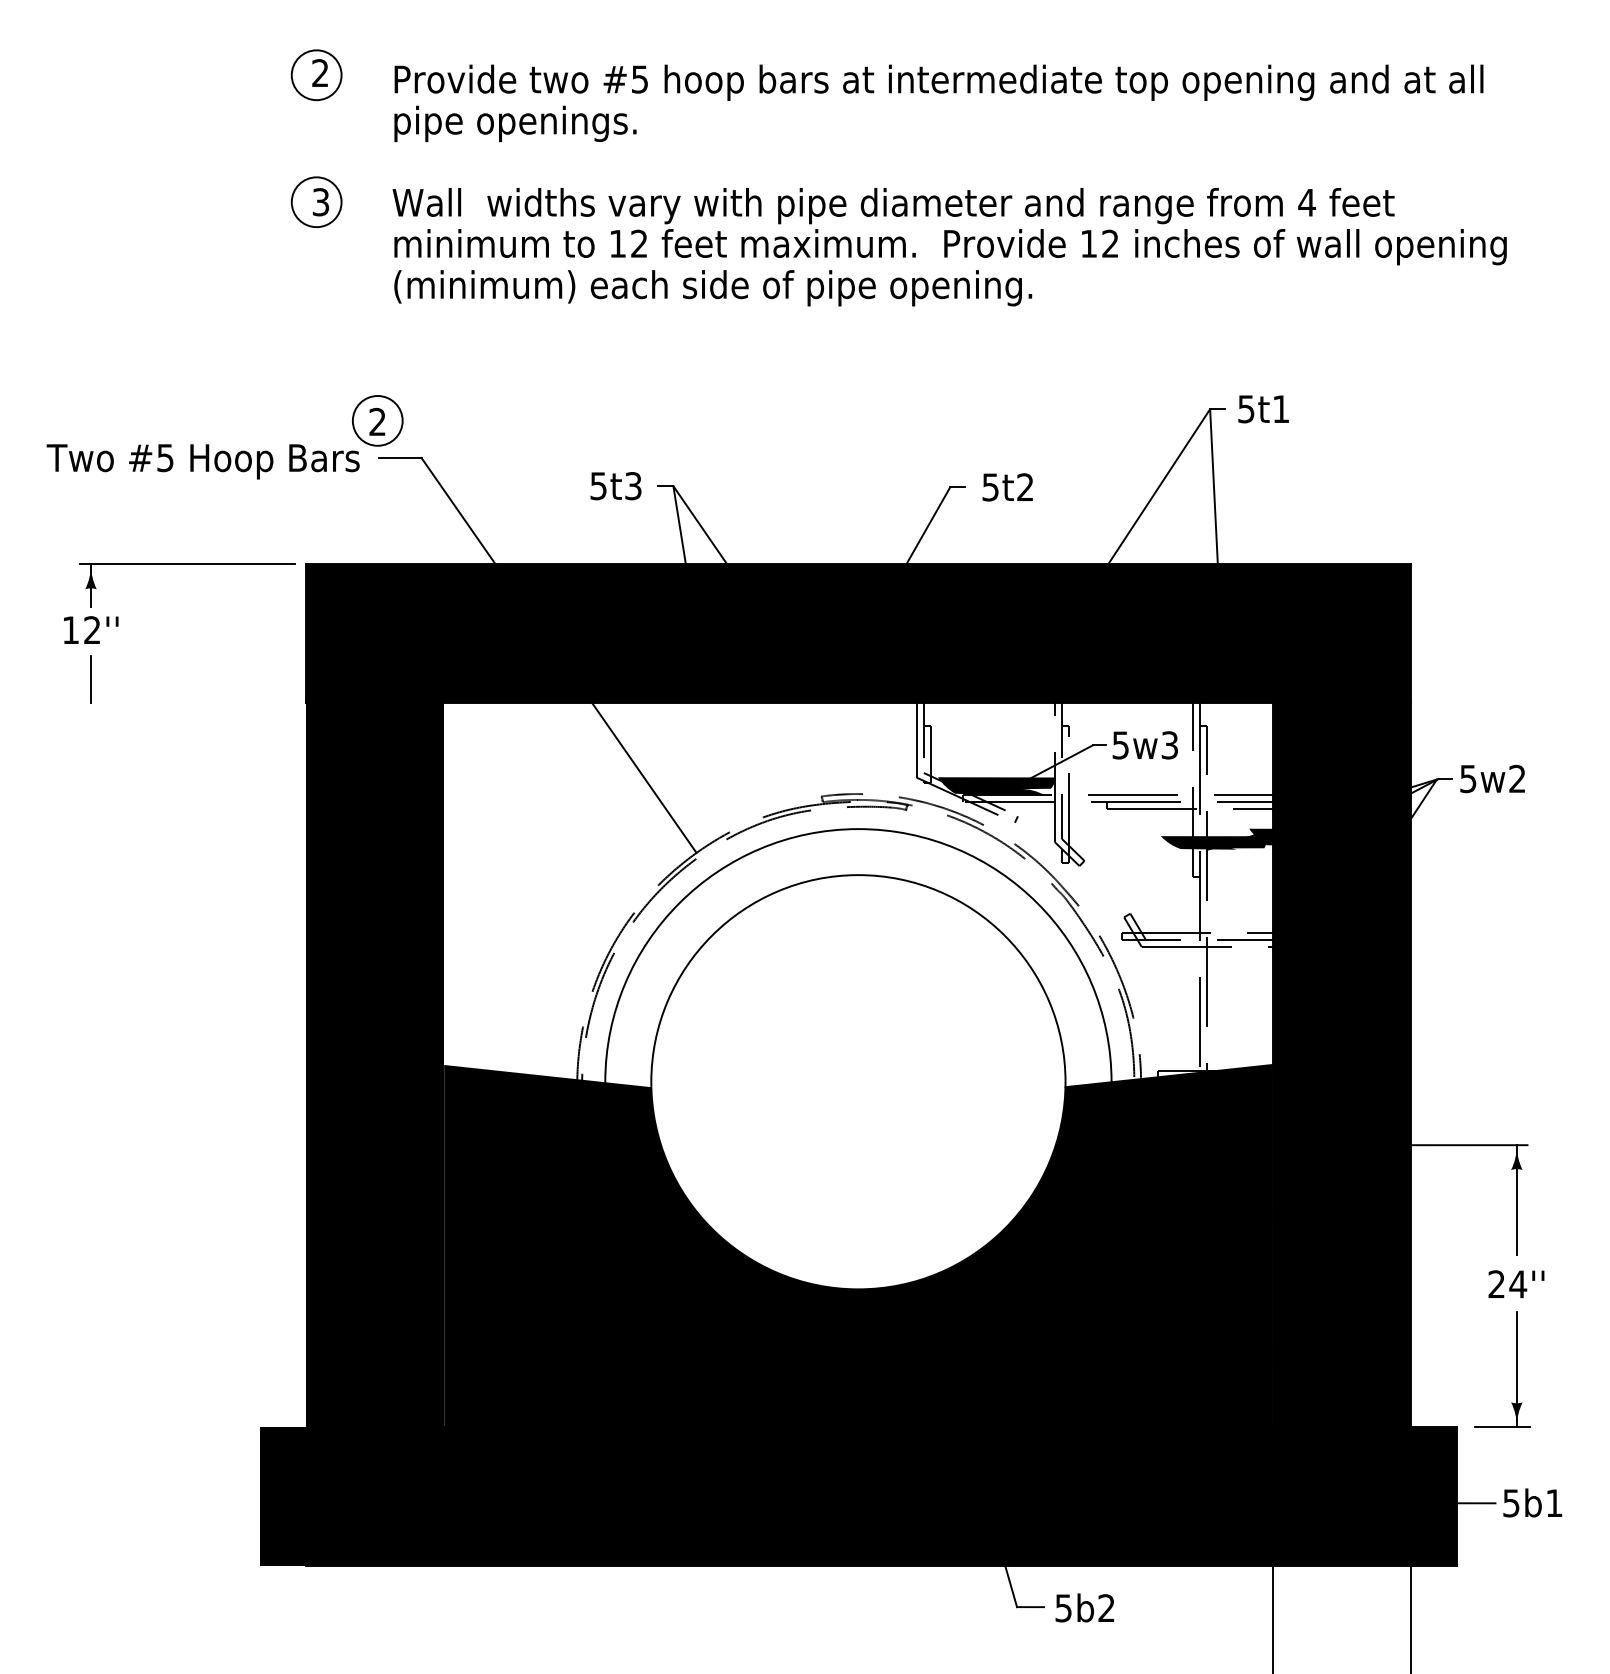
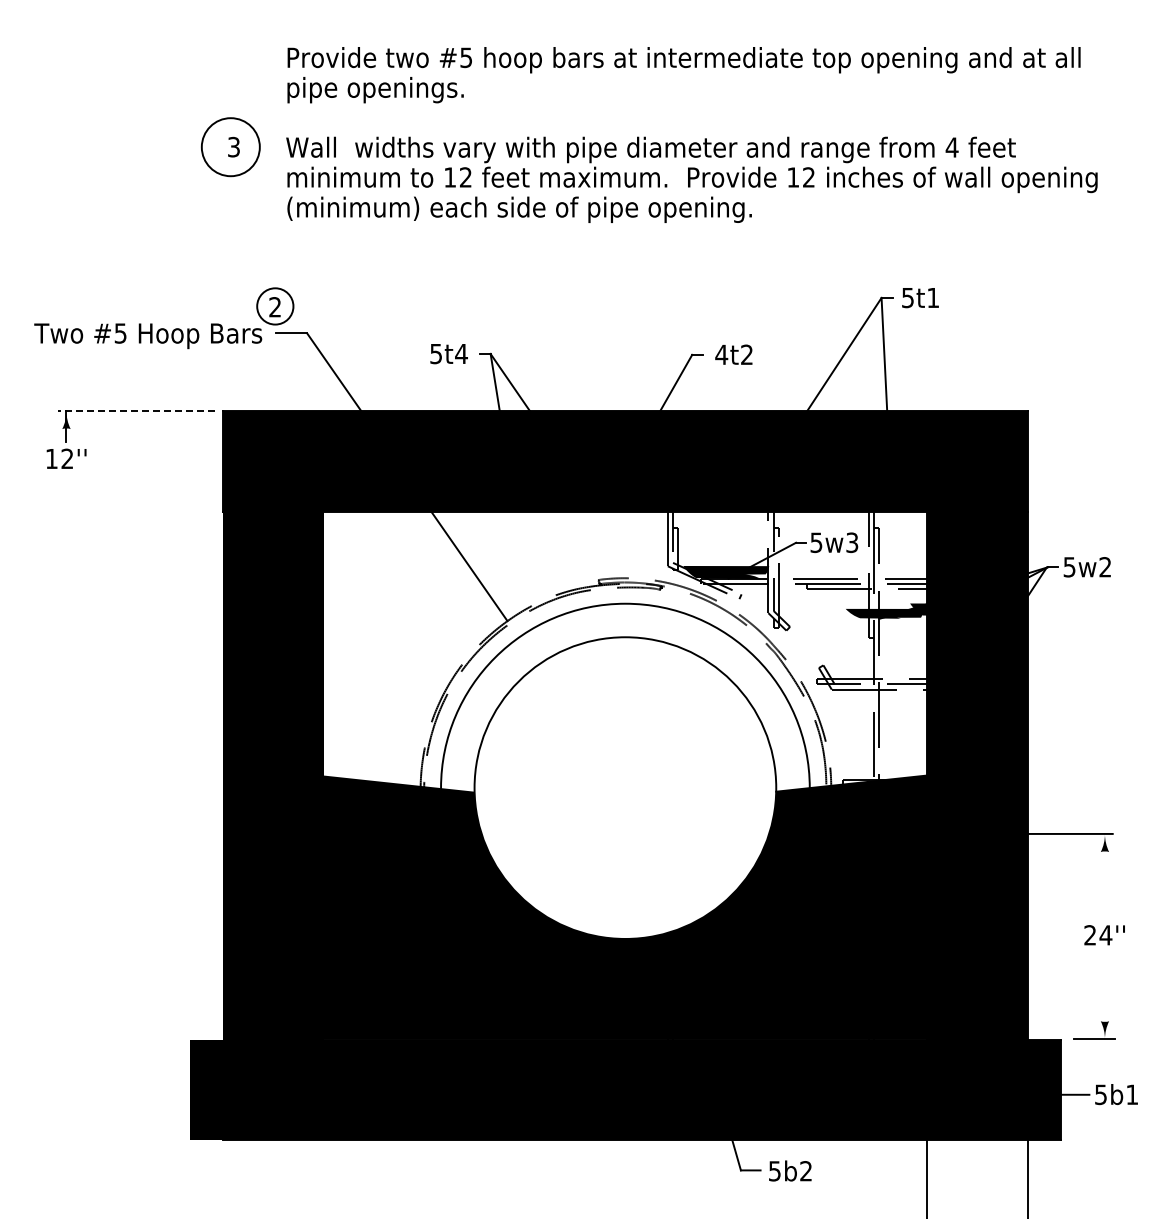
part: (316, 74) -> (230, 54), removed
circle: (316, 202) -> (230, 147), size x1.6
text: (633, 485) -> (461, 353), 5t3 -> 5t4
text: (990, 486) -> (721, 354), 5t2 -> 4t2
line: (187, 565) -> (136, 411), solid -> dashed
line: (91, 679) -> (66, 494), removed
line: (1516, 1199) -> (1104, 873), removed
line: (1516, 1369) -> (1104, 997), removed

